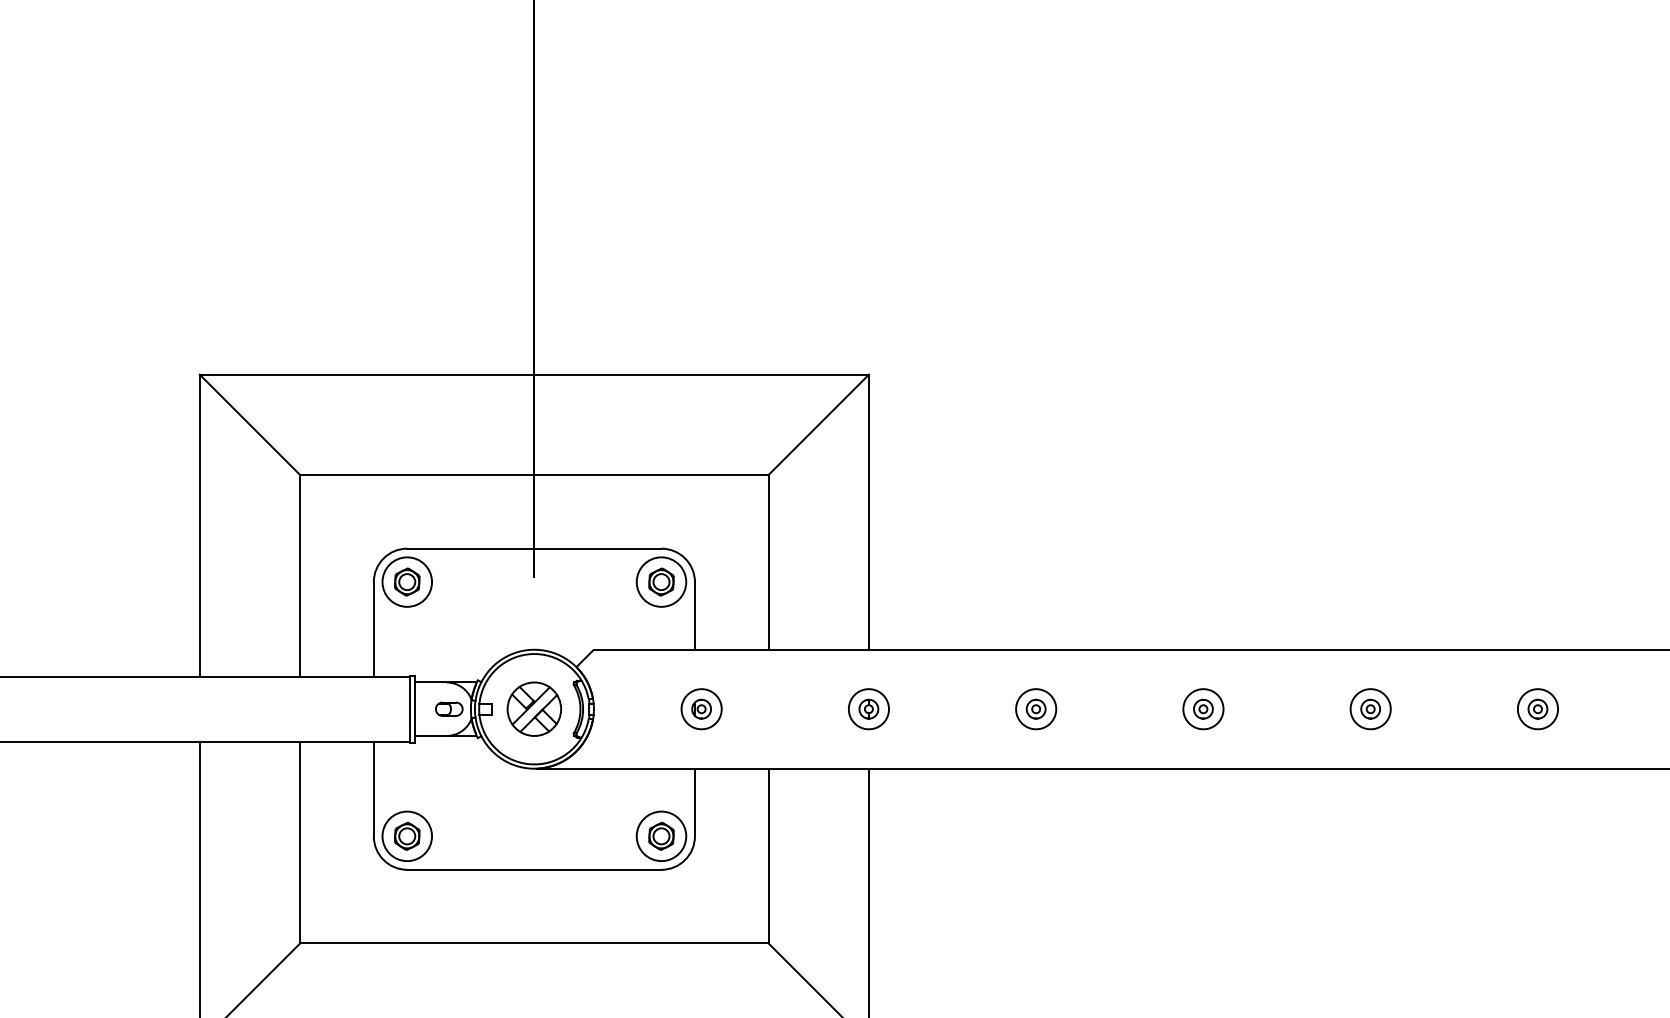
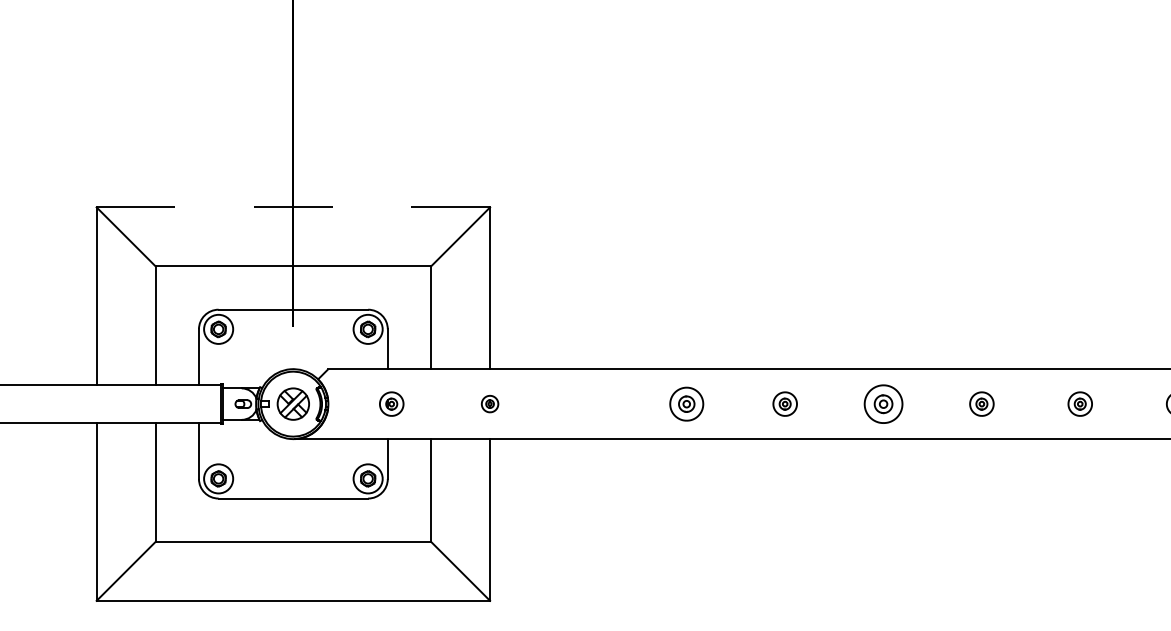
line: (534, 374) -> (293, 207), solid -> dashed
part: (867, 708) -> (489, 403), size x0.7
part: (1036, 708) -> (588, 403), removed
part: (1202, 708) -> (686, 403), size x1.4
part: (1537, 708) -> (883, 403), size x1.6

